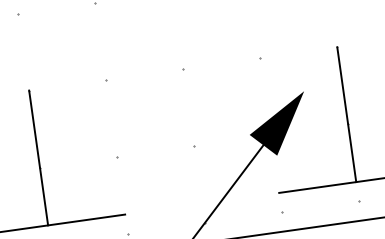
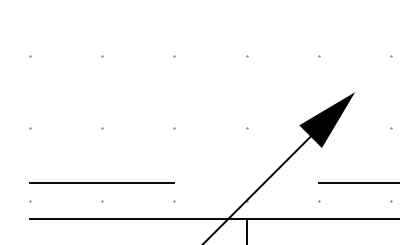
line: (347, 114) -> (391, 119), removed
line: (39, 158) -> (102, 119), removed

